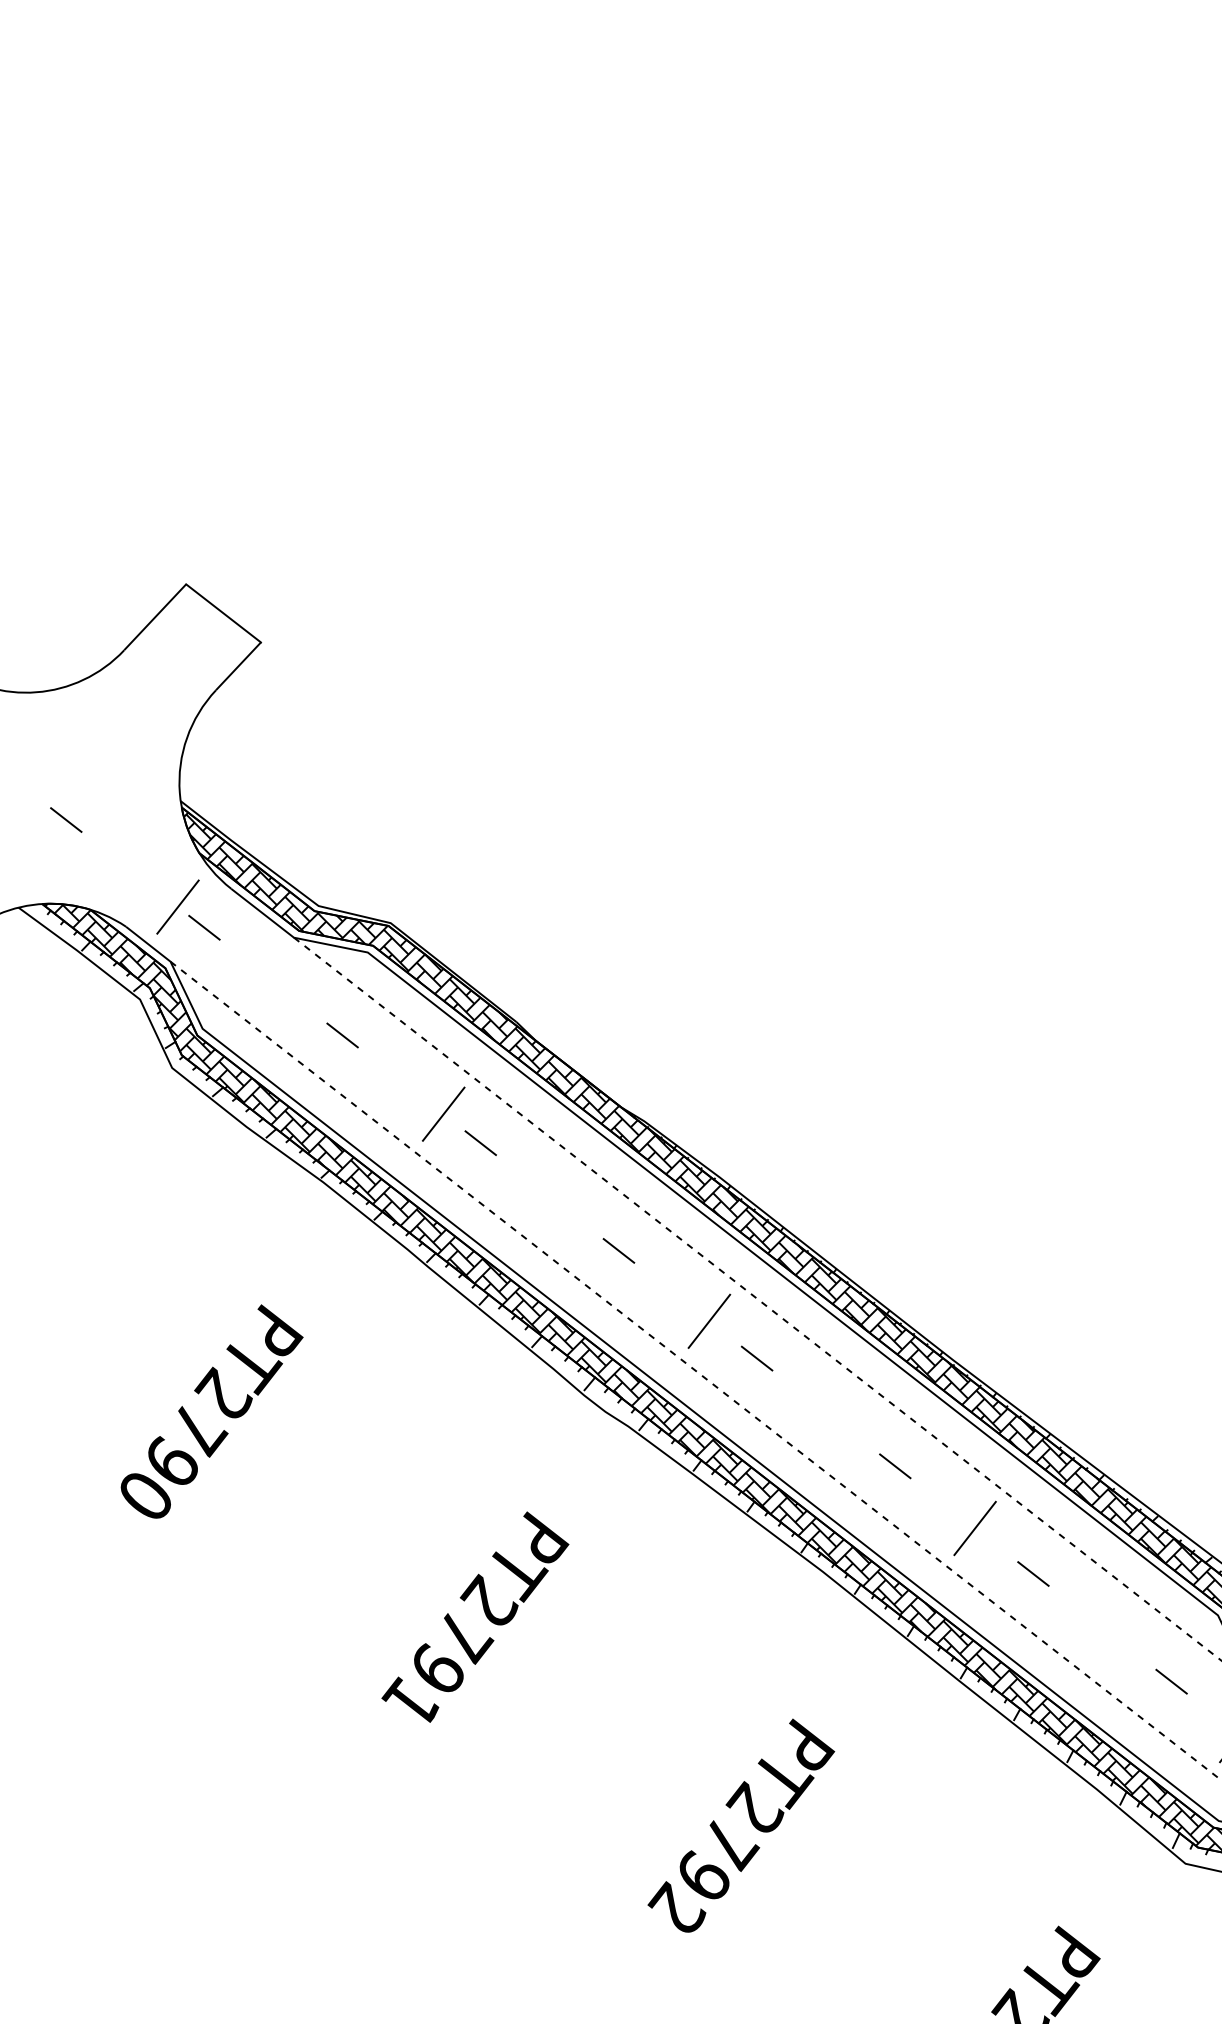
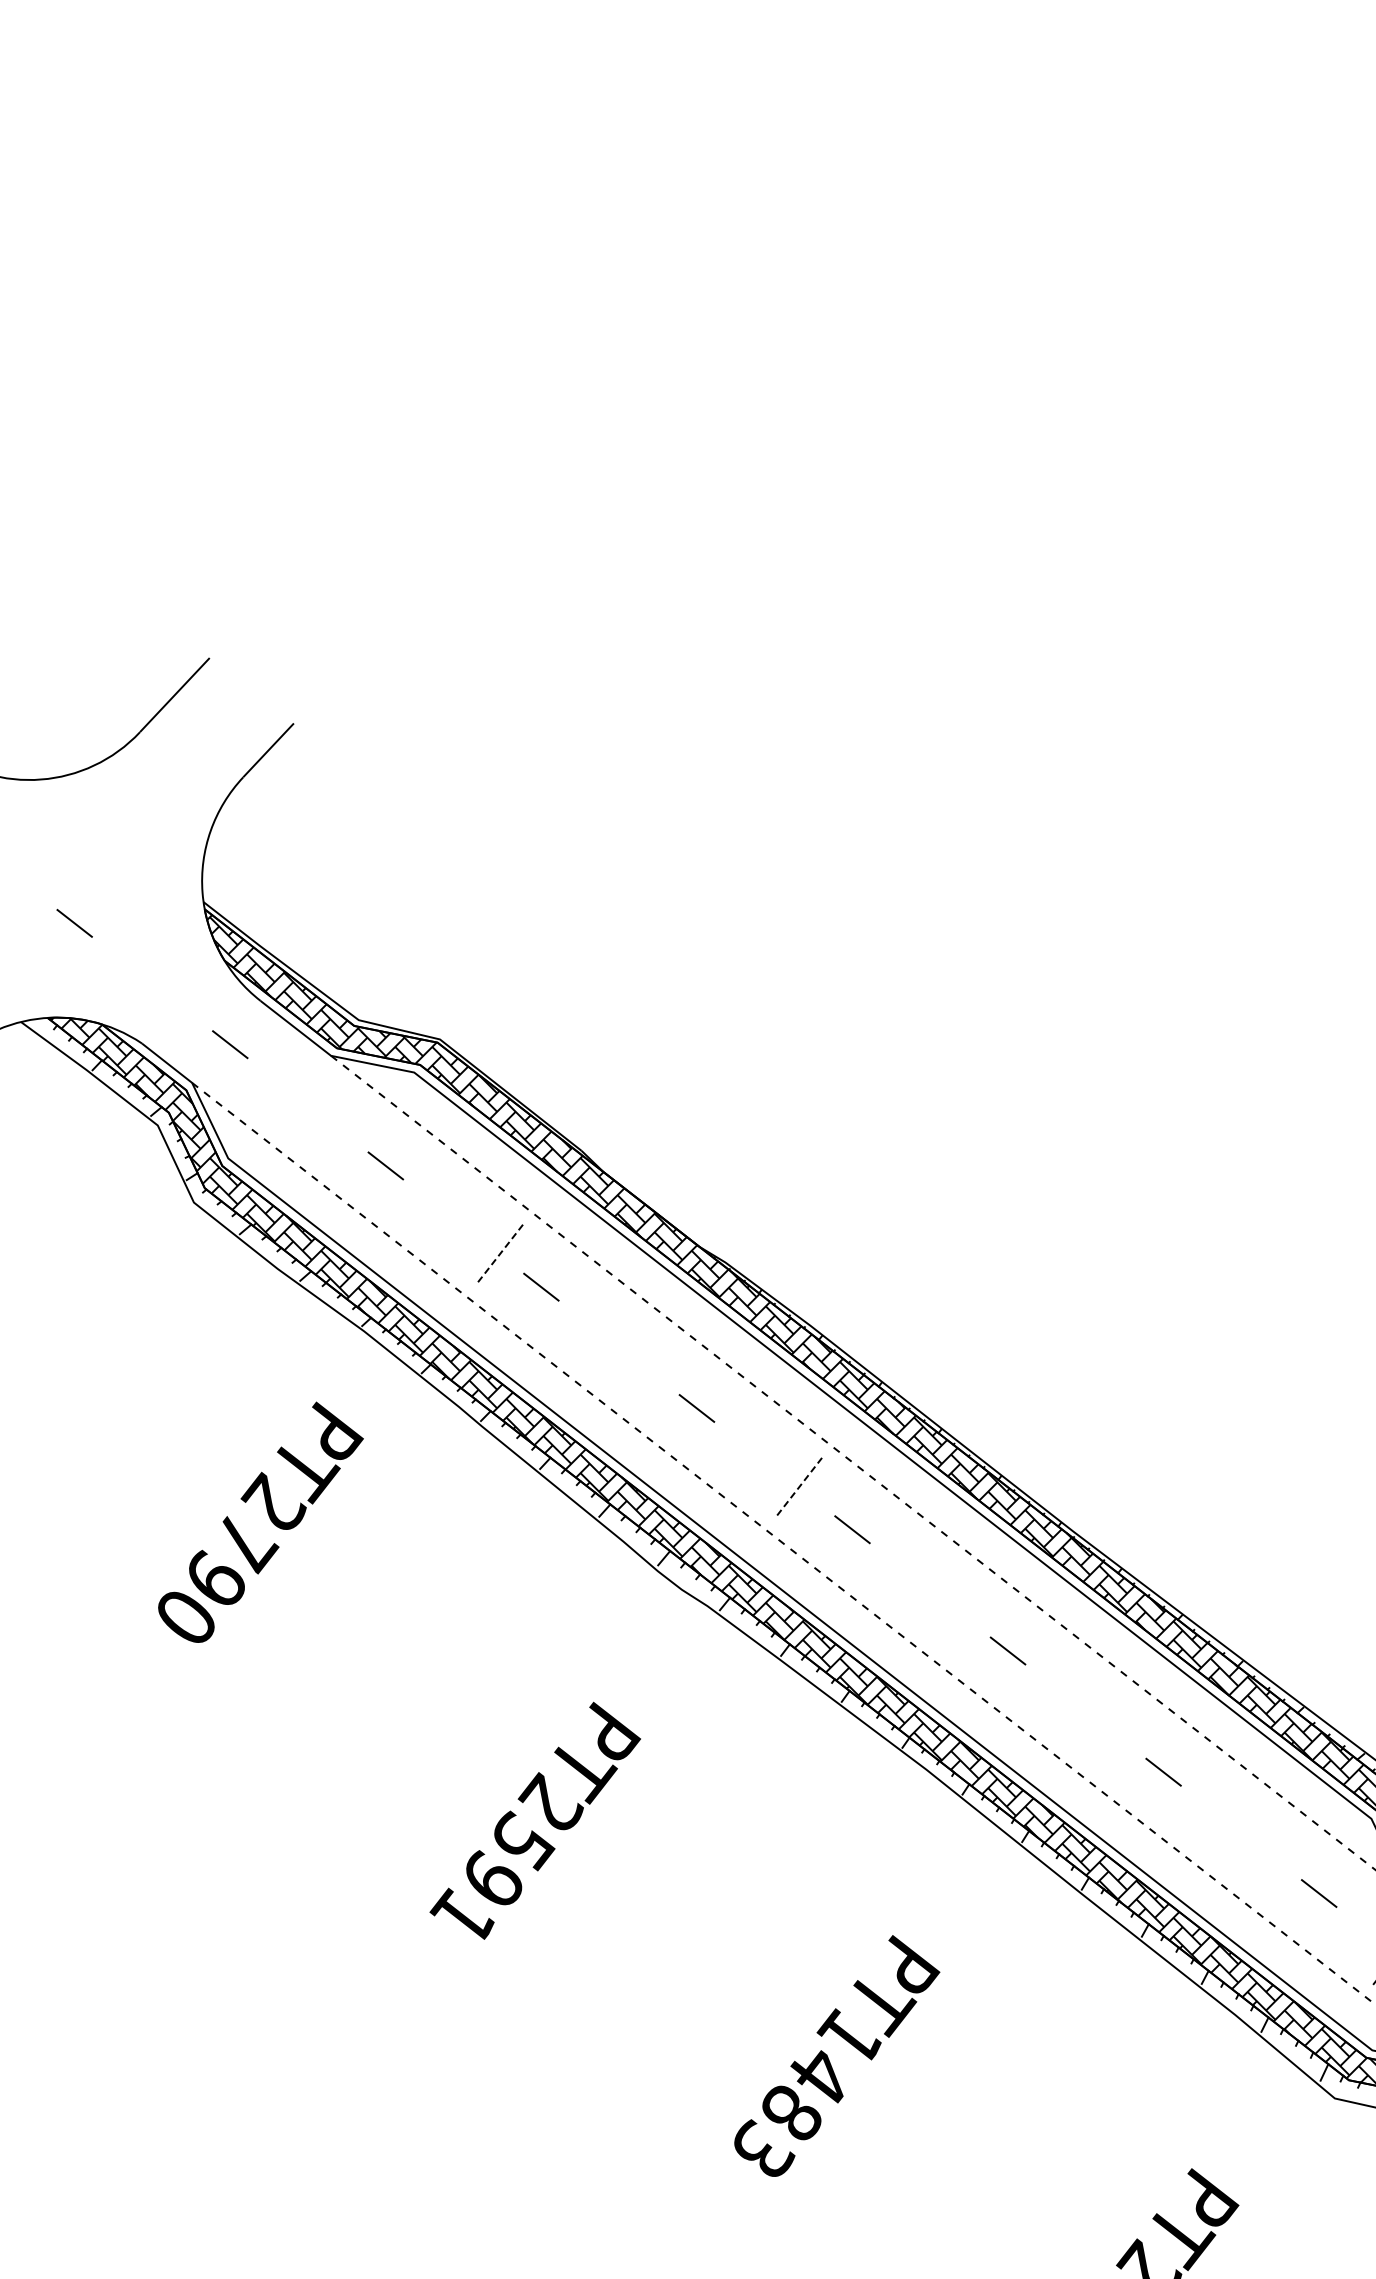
line: (223, 613) -> (251, 690), removed
line: (178, 907) -> (200, 1021), removed
line: (443, 1114) -> (499, 1254), solid -> dashed
line: (709, 1321) -> (798, 1487), solid -> dashed
text: (211, 1410) -> (260, 1521), moved
line: (974, 1528) -> (1097, 1720), removed
text: (466, 1636) -> (525, 1842), PT2791 -> PT2591
text: (716, 1856) -> (806, 2090), PT2792 -> PT1483

